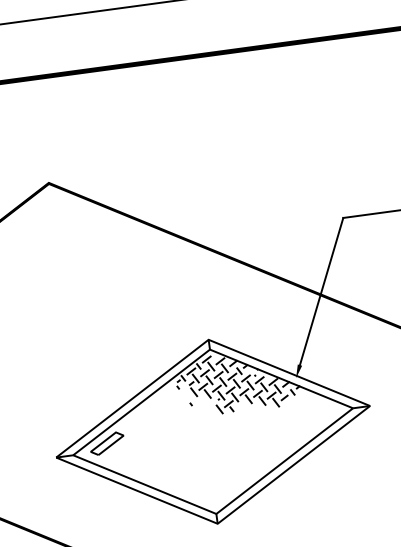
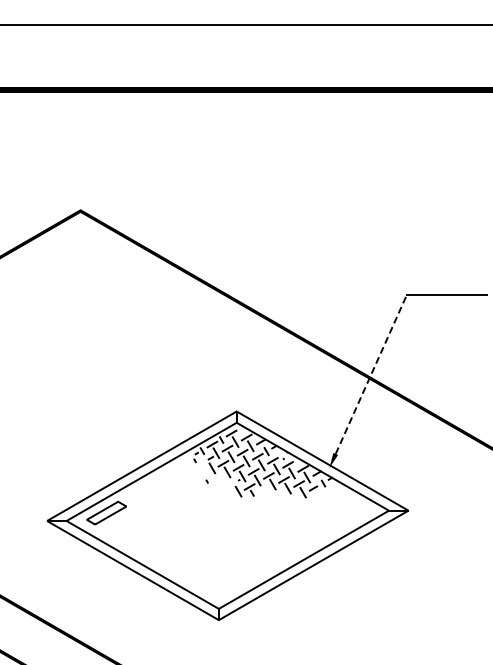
line: (321, 290) -> (371, 373), solid -> dashed

